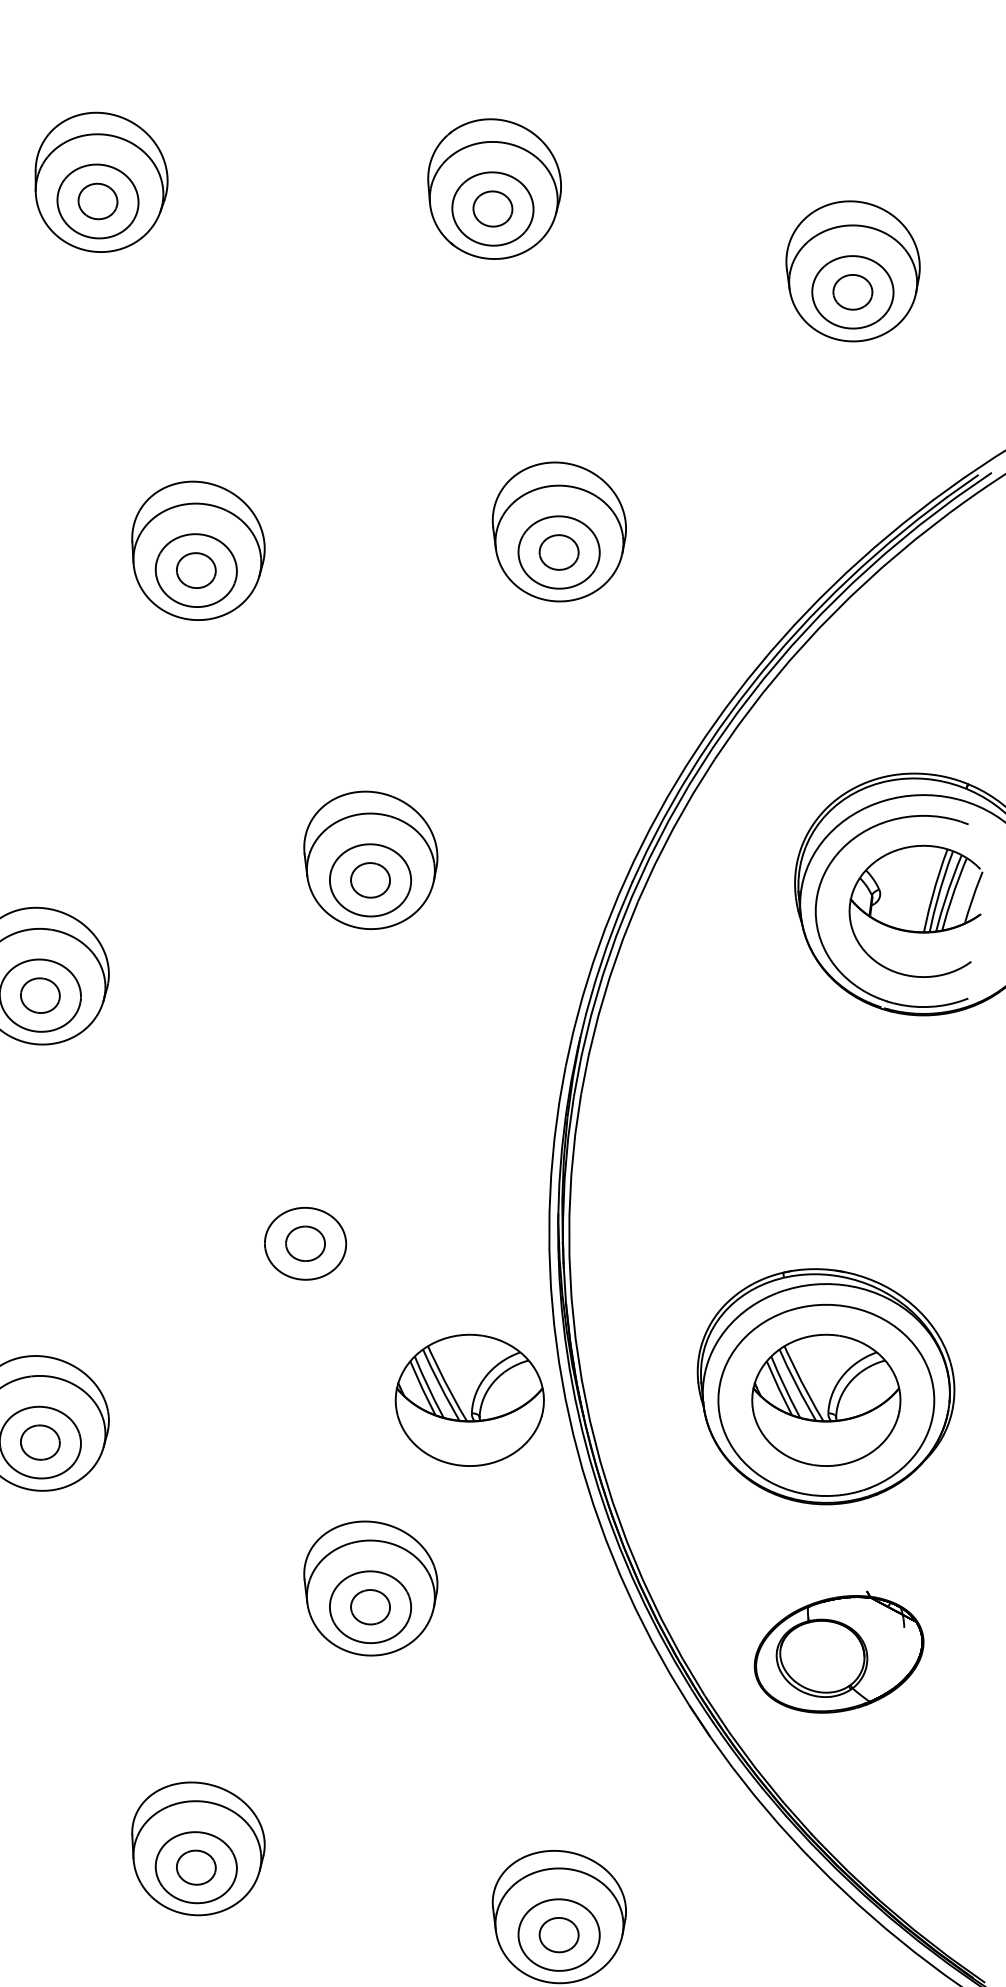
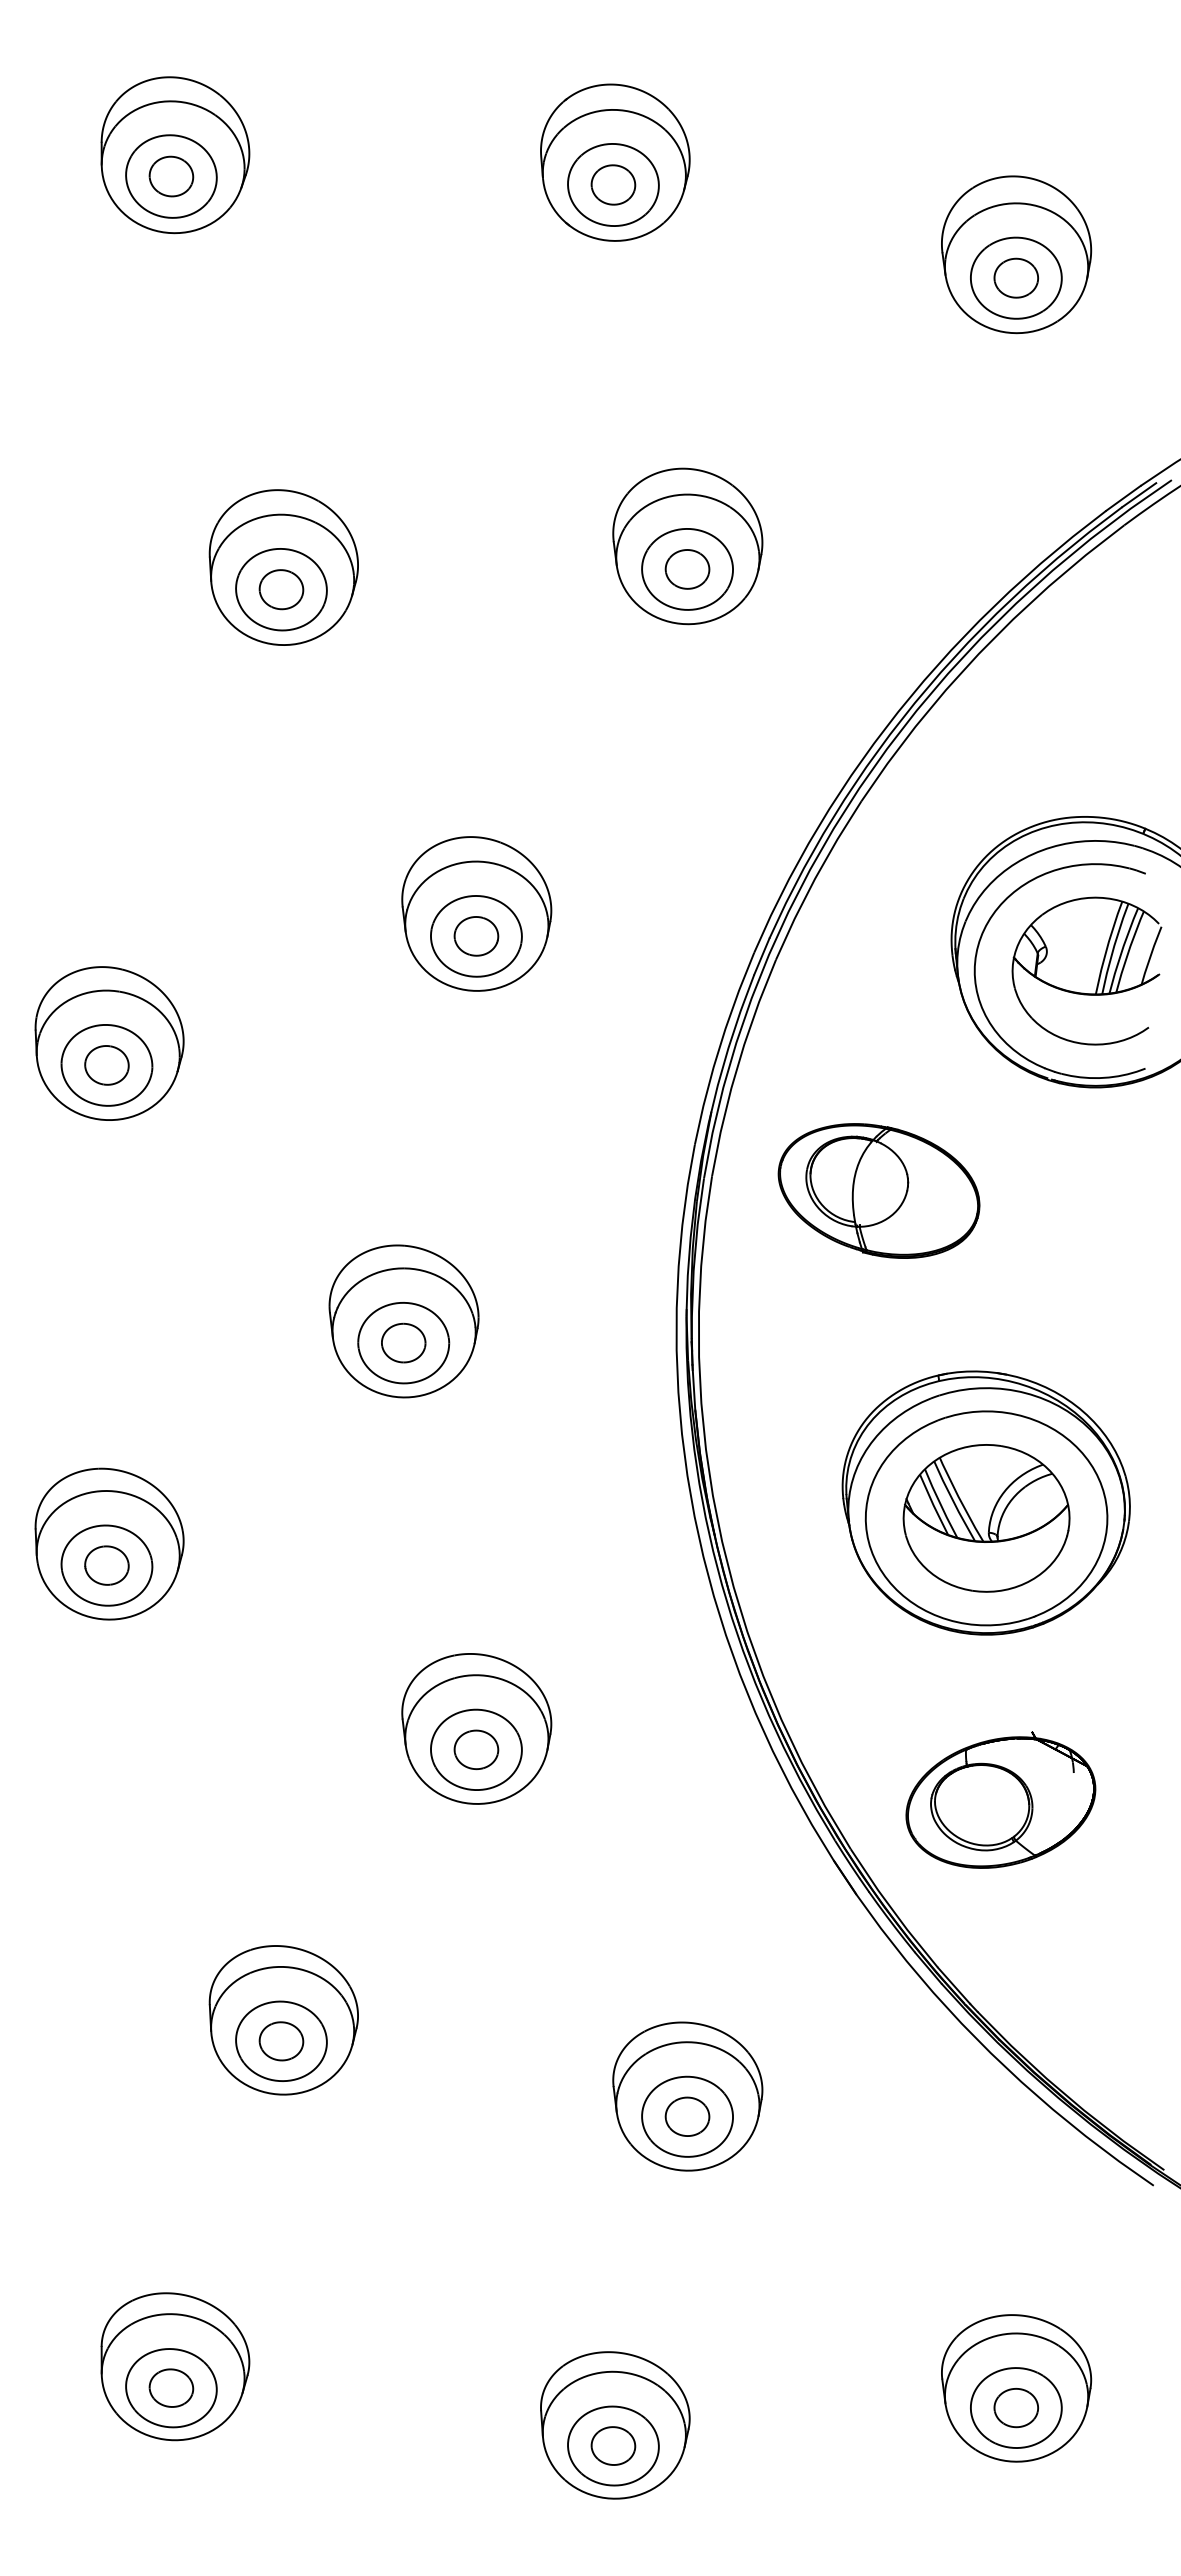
part: (729, 1107) -> (878, 1190), added
part: (305, 1224) -> (403, 1321), added
part: (469, 1400) -> (587, 1518), removed

